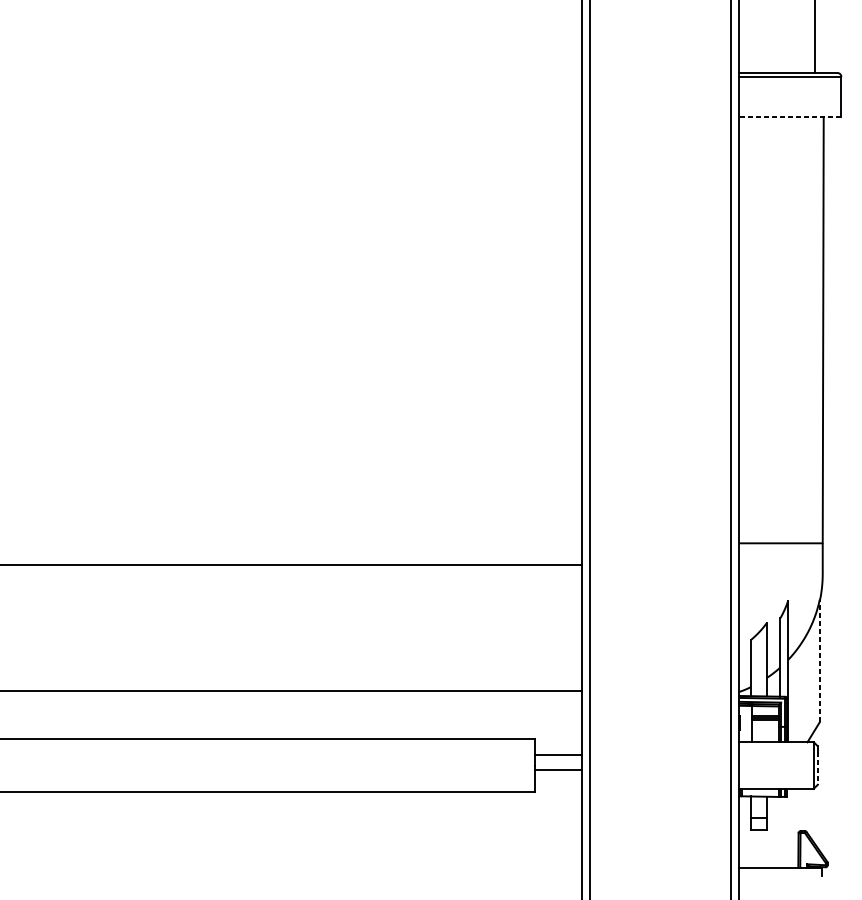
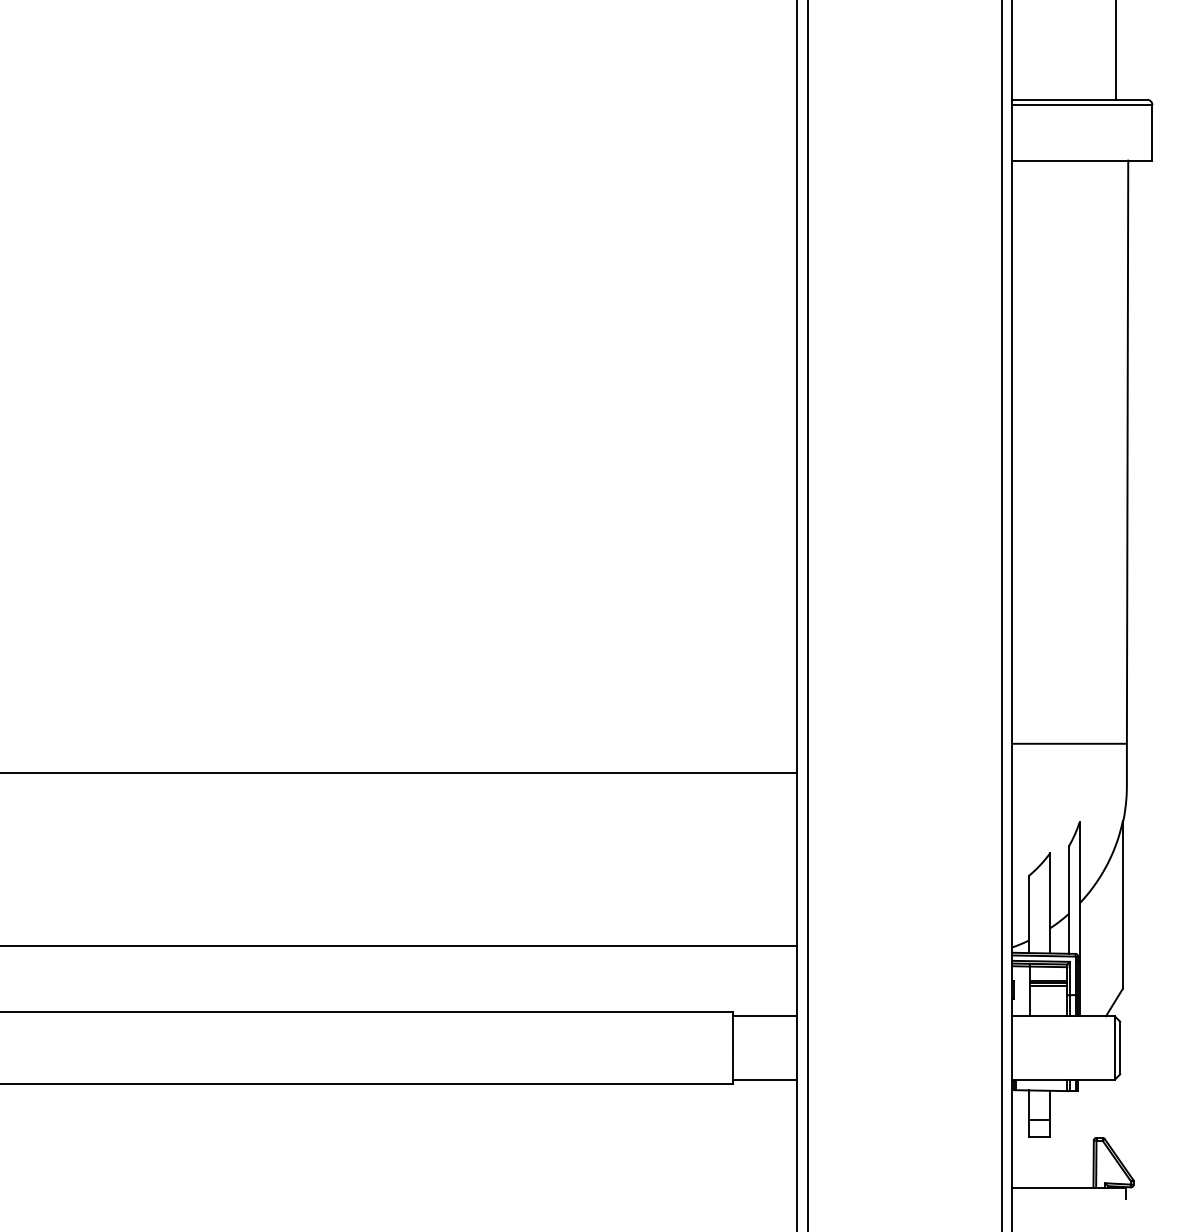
line: (789, 117) -> (1081, 160), dashed -> solid
line: (819, 660) -> (1122, 904), dashed -> solid
line: (558, 754) -> (765, 1079), moved
line: (818, 768) -> (1120, 1051), dashed -> solid
line: (558, 770) -> (765, 1016), moved

